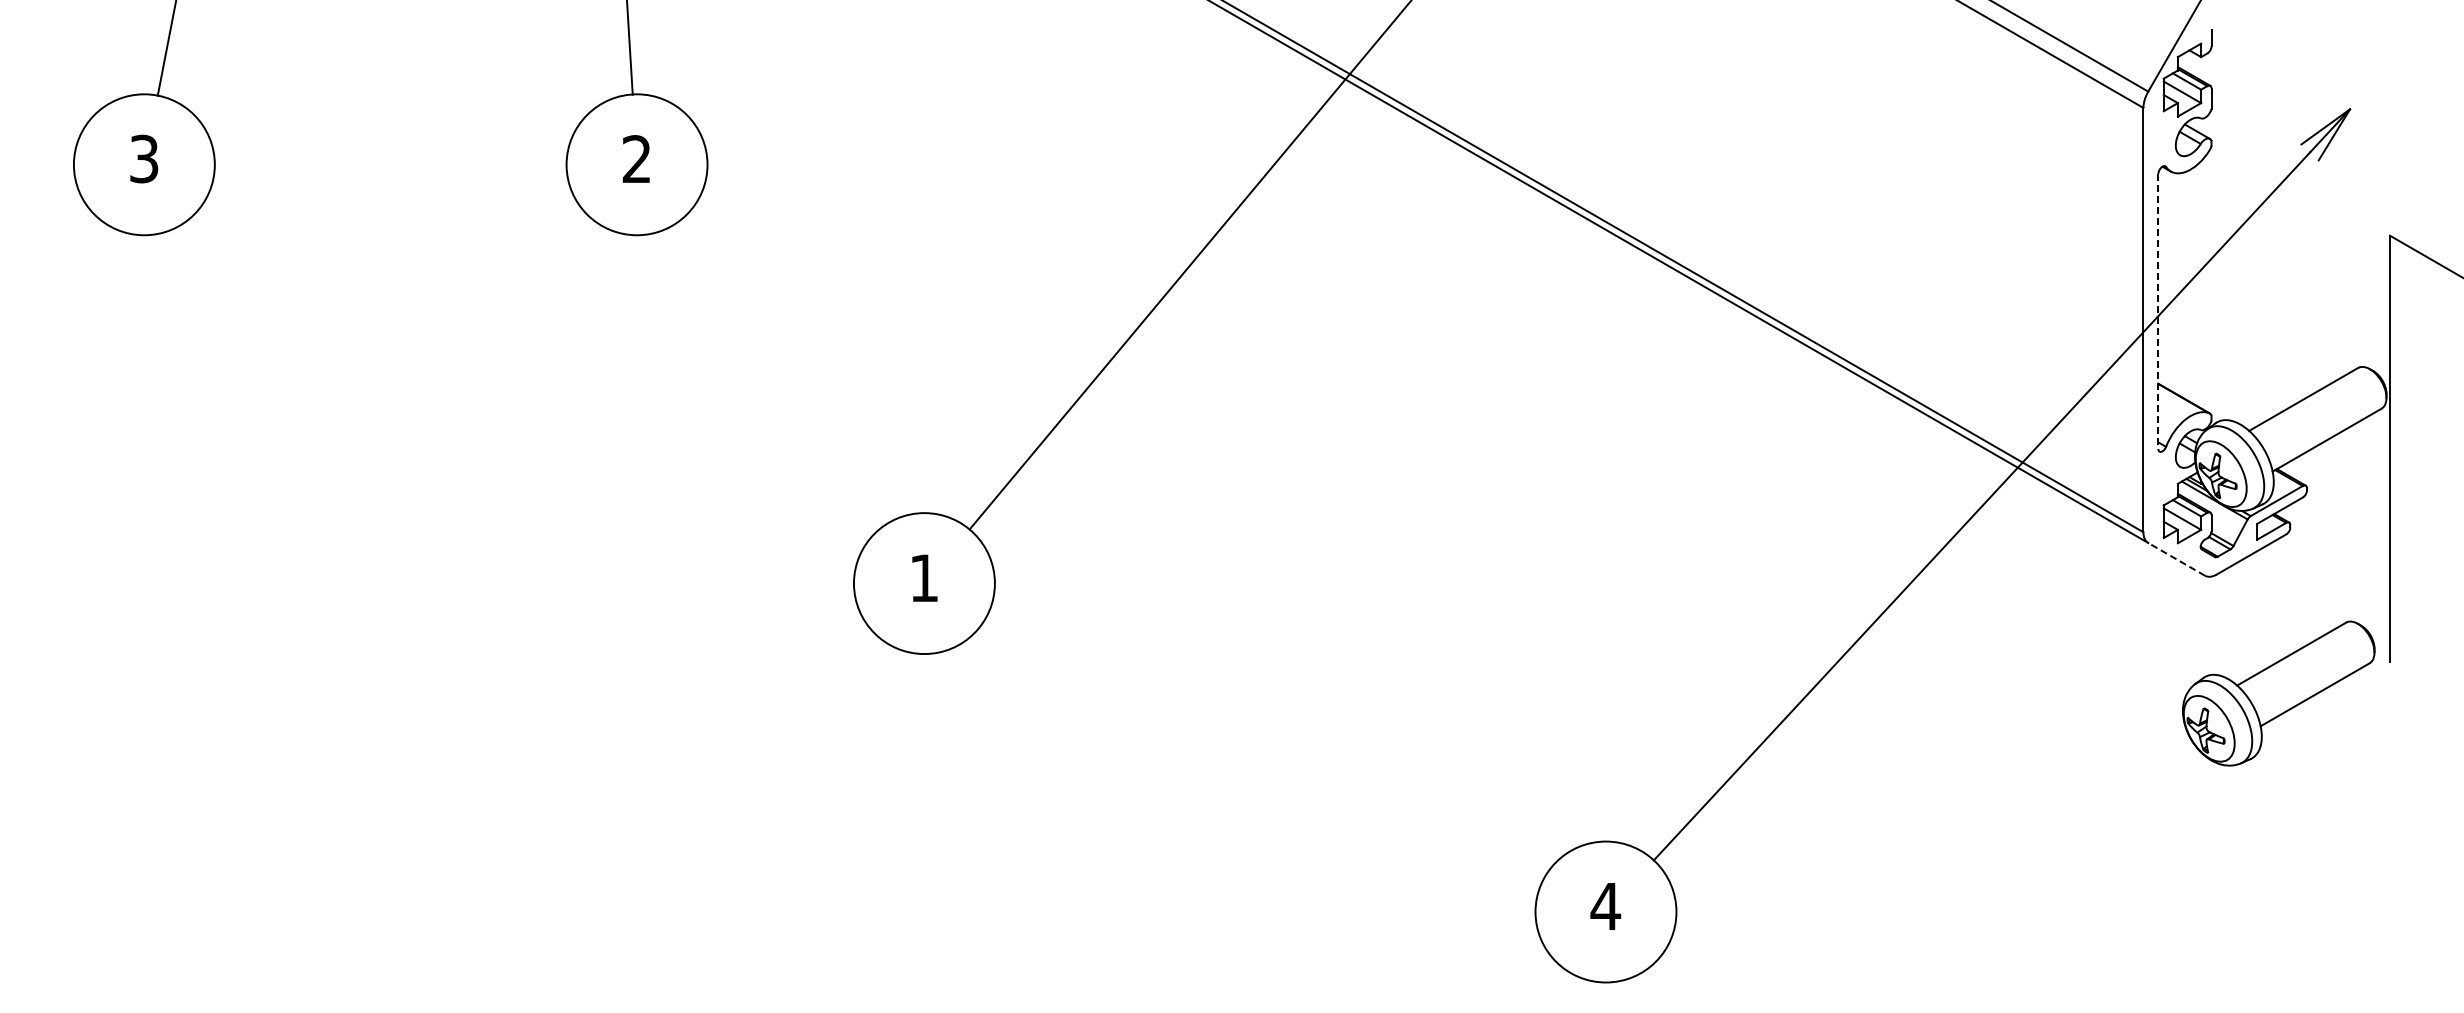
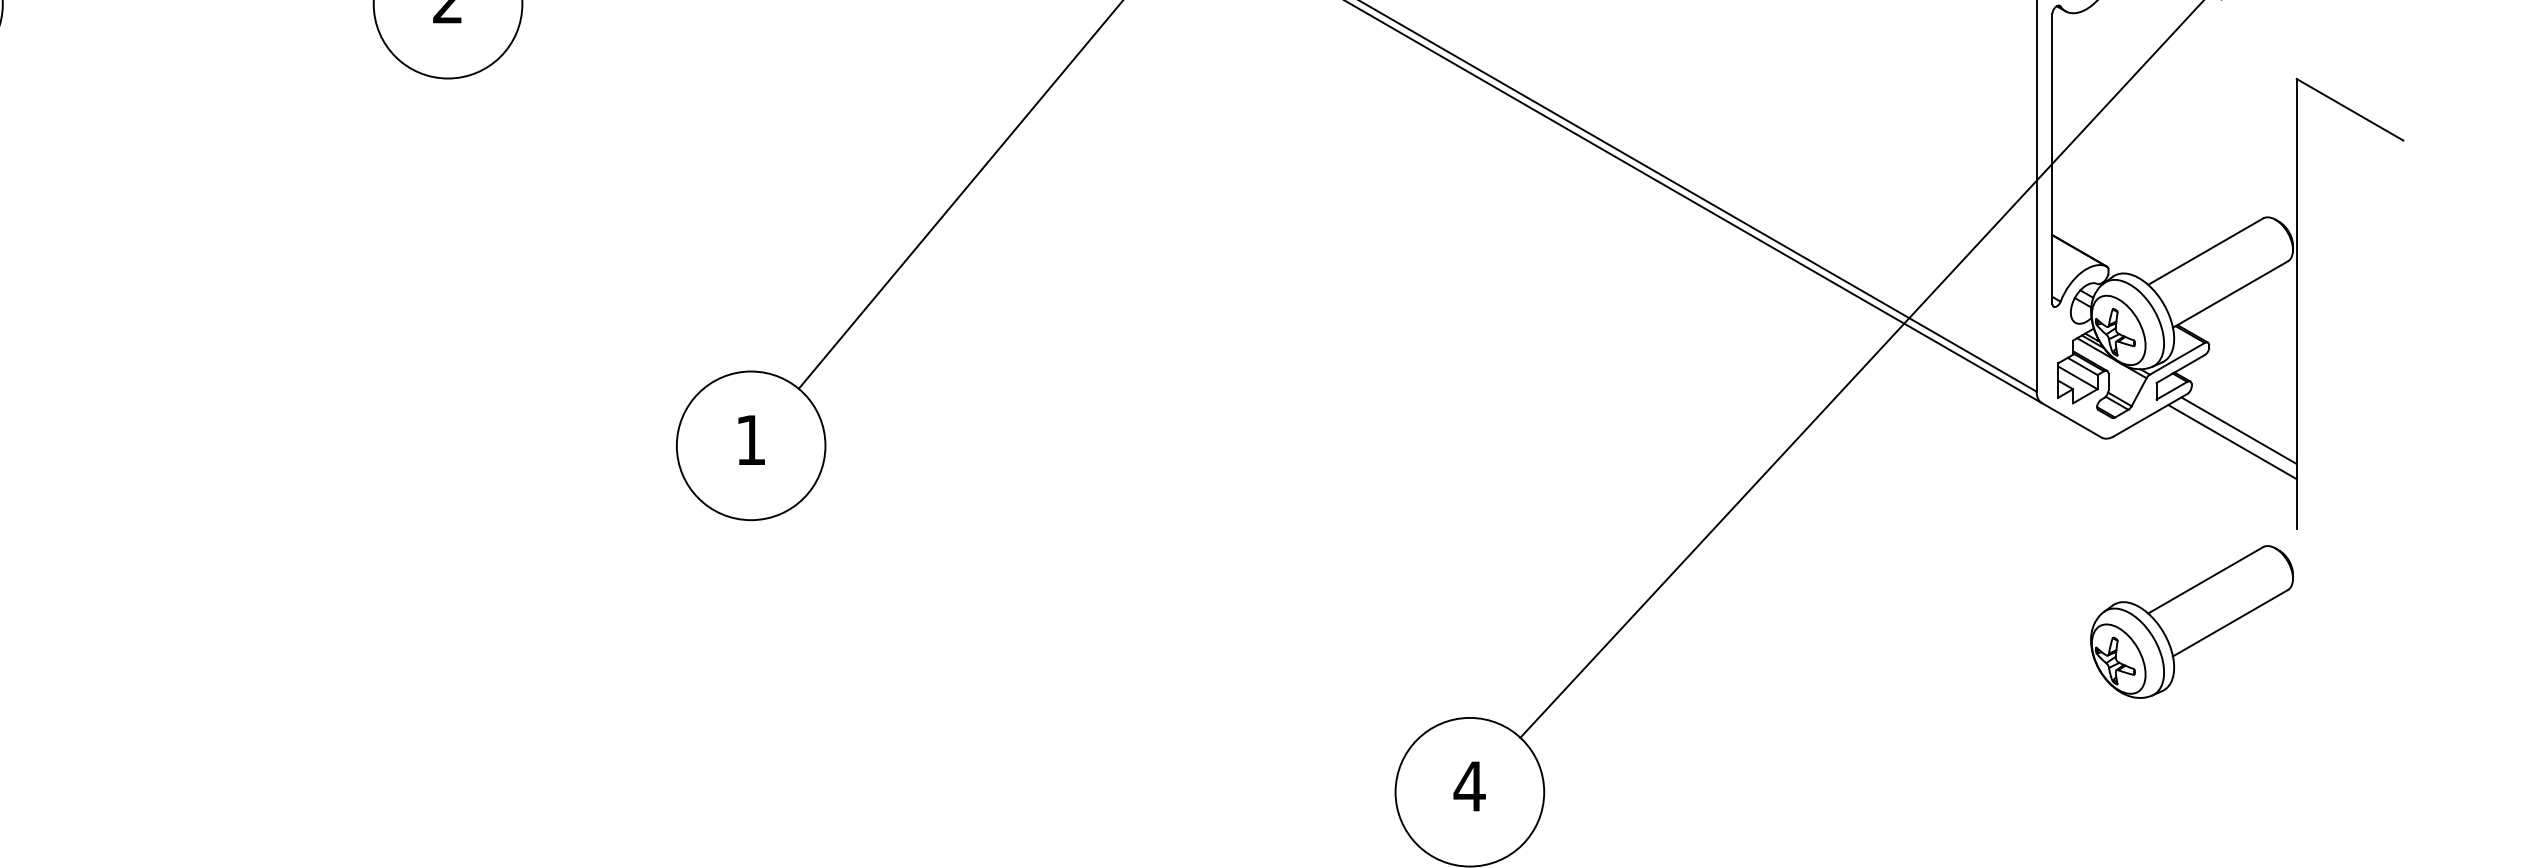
line: (2158, 311) -> (2052, 158), dashed -> solid
line: (2176, 559) -> (2071, 420), dashed -> solid
line: (2335, 568) -> (2239, 429), added
line: (2329, 579) -> (2232, 441), added
part: (2278, 693) -> (2191, 621), moved

